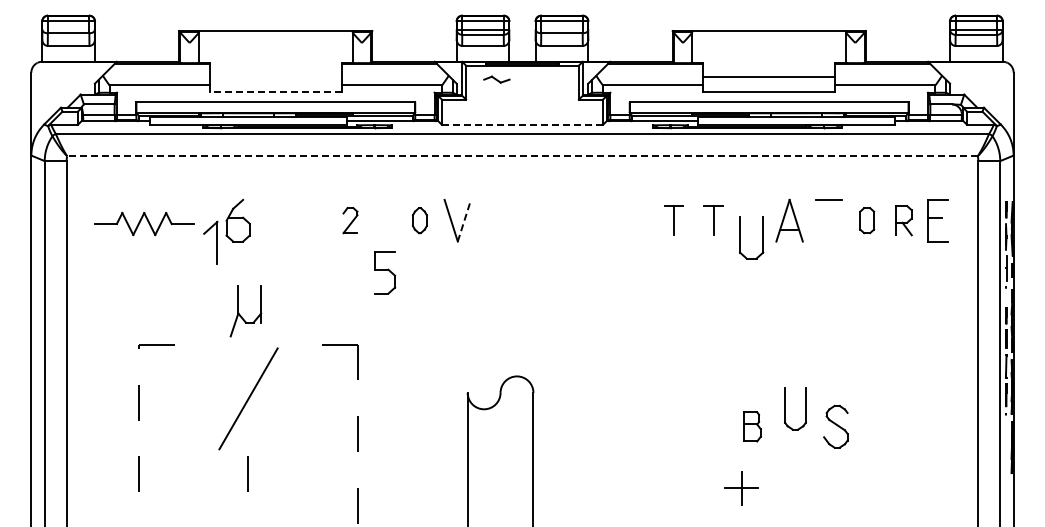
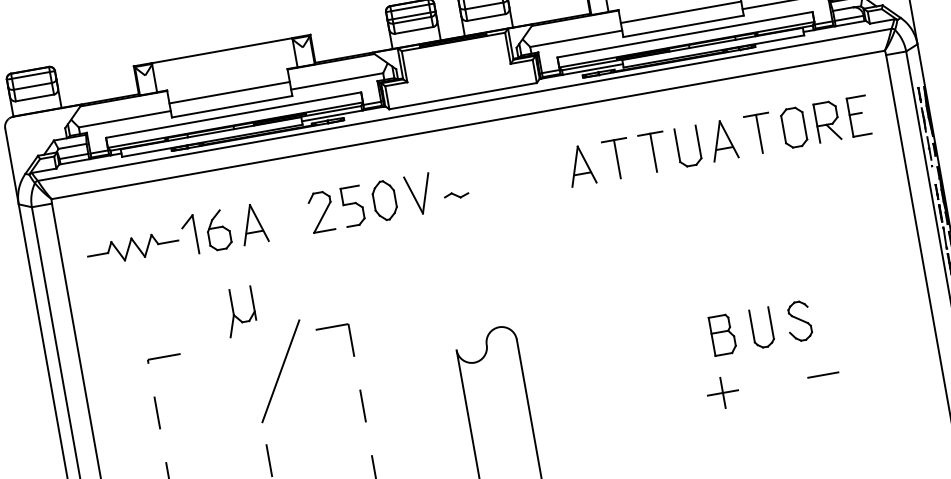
line: (275, 77) -> (229, 93), added
part: (496, 79) -> (456, 195), moved
line: (275, 92) -> (231, 106), dashed -> solid
line: (522, 124) -> (463, 95), dashed -> solid
line: (522, 156) -> (468, 125), dashed -> solid
part: (276, 220) -> (253, 223), added
part: (350, 220) -> (321, 211), size x1.67
part: (419, 220) -> (384, 200), size x1.67
line: (464, 220) -> (425, 193), dashed -> solid
part: (634, 220) -> (581, 165), added
part: (673, 220) -> (616, 159), size x1.43
part: (713, 220) -> (653, 152), size x1.43
line: (829, 220) -> (759, 133), added
part: (866, 220) -> (793, 127), size x1.67
part: (903, 220) -> (827, 121), size x1.43
part: (740, 237) -> (678, 148), moved
part: (210, 242) -> (189, 235), moved
part: (385, 272) -> (353, 206), moved
line: (248, 398) -> (280, 370), moved
part: (785, 408) -> (752, 329), moved
part: (752, 426) -> (722, 334), size x1.43
line: (850, 488) -> (822, 375), added

